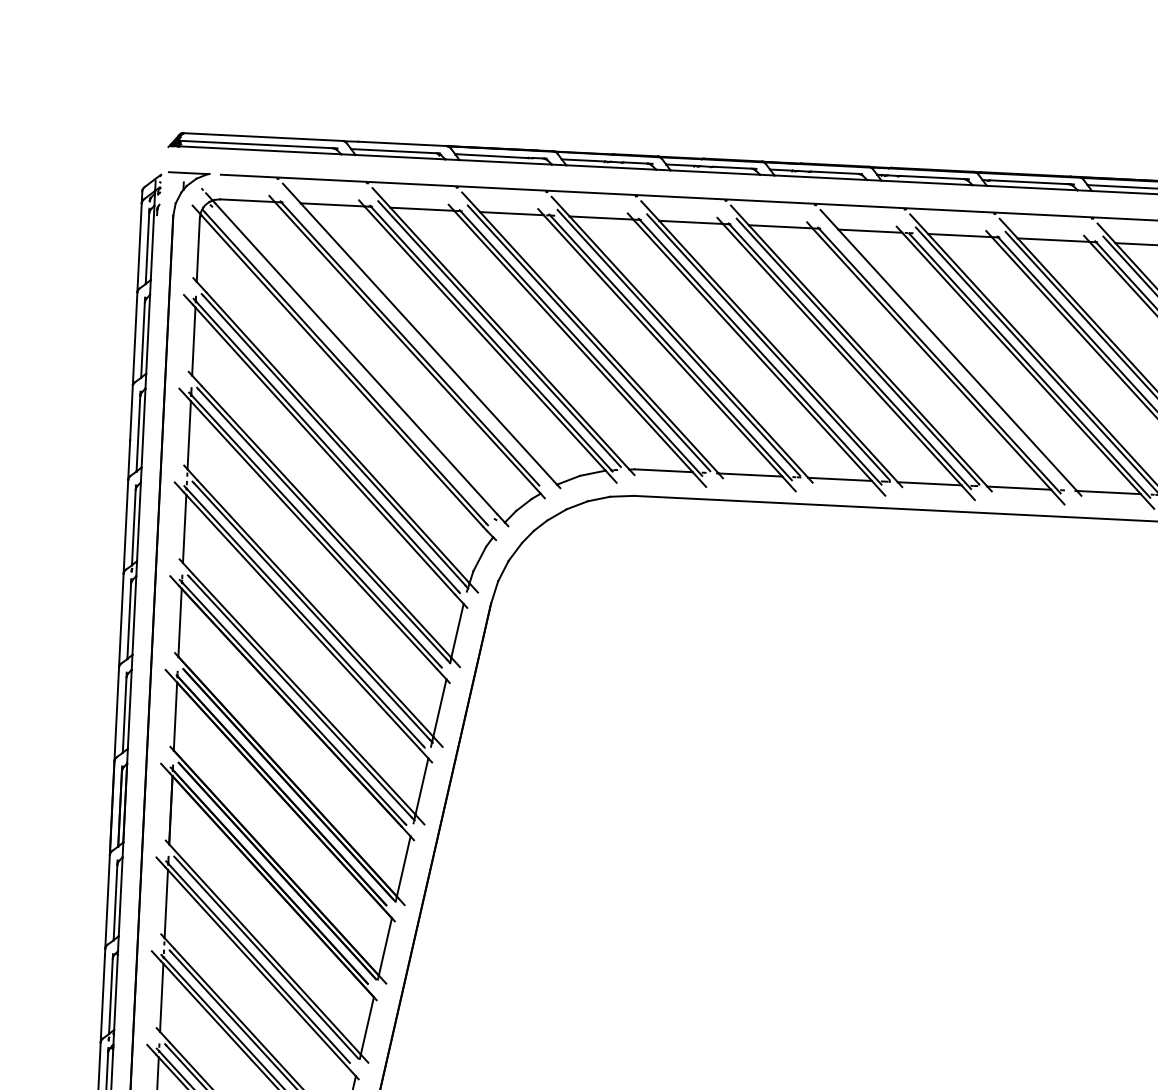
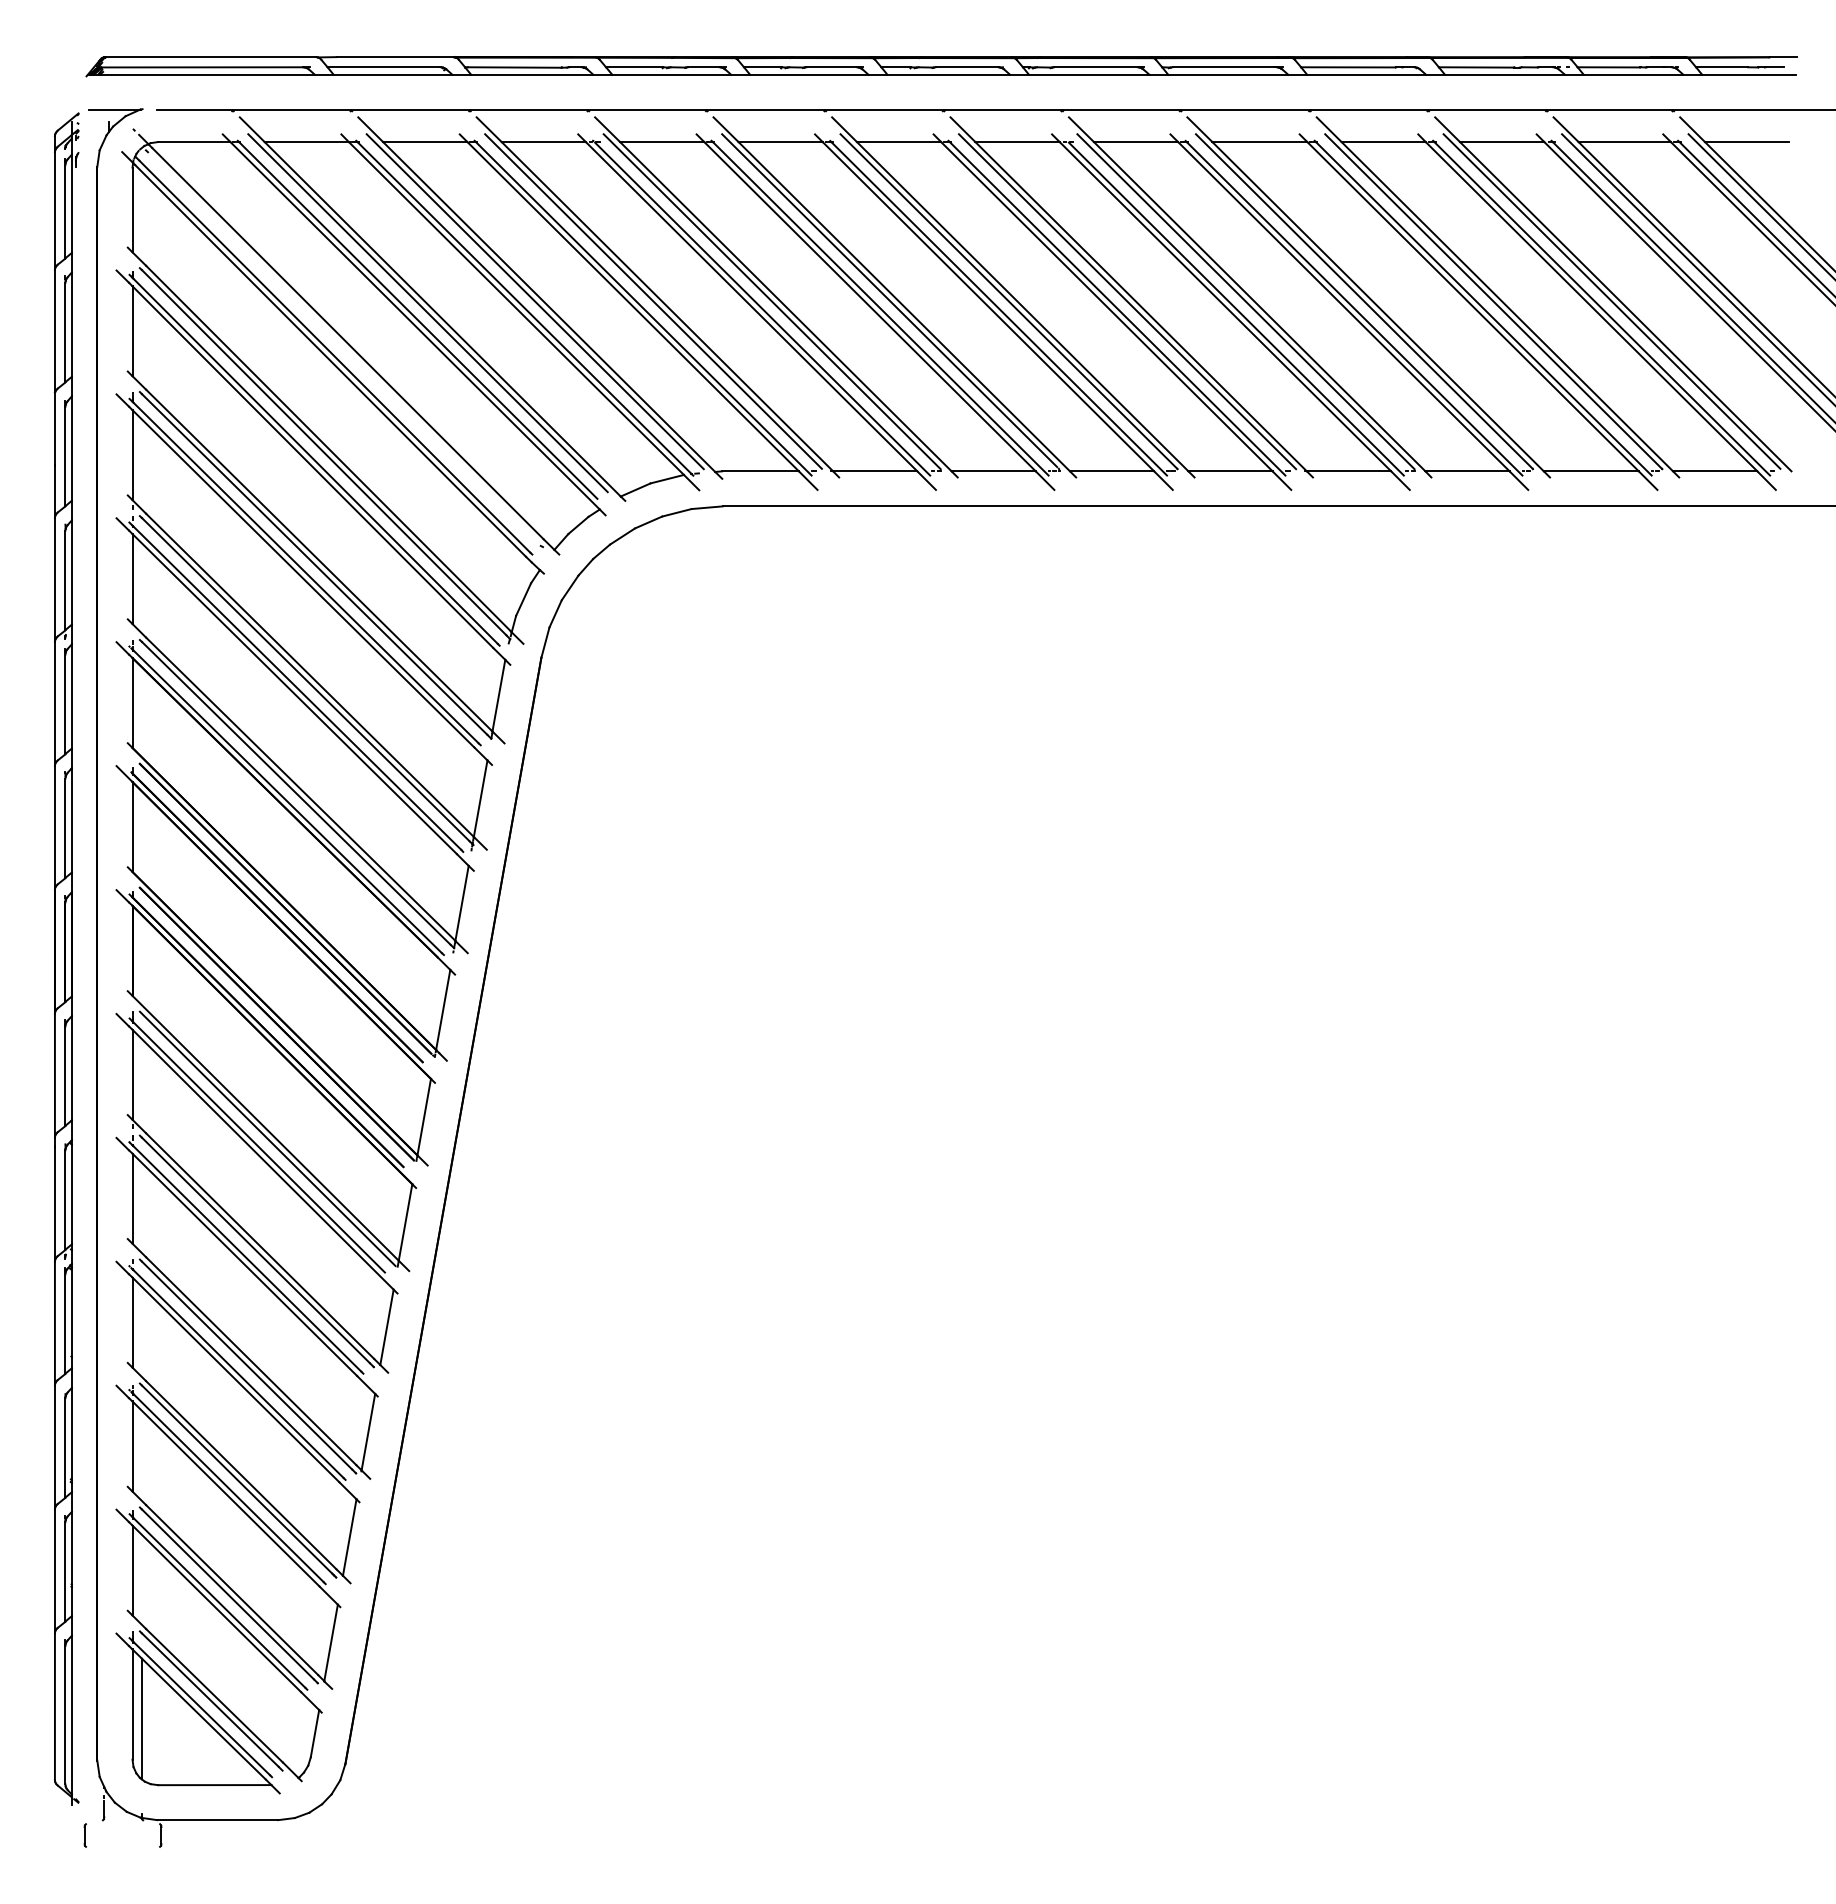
line: (417, 339) -> (427, 313), added
line: (947, 355) -> (1127, 301), added

